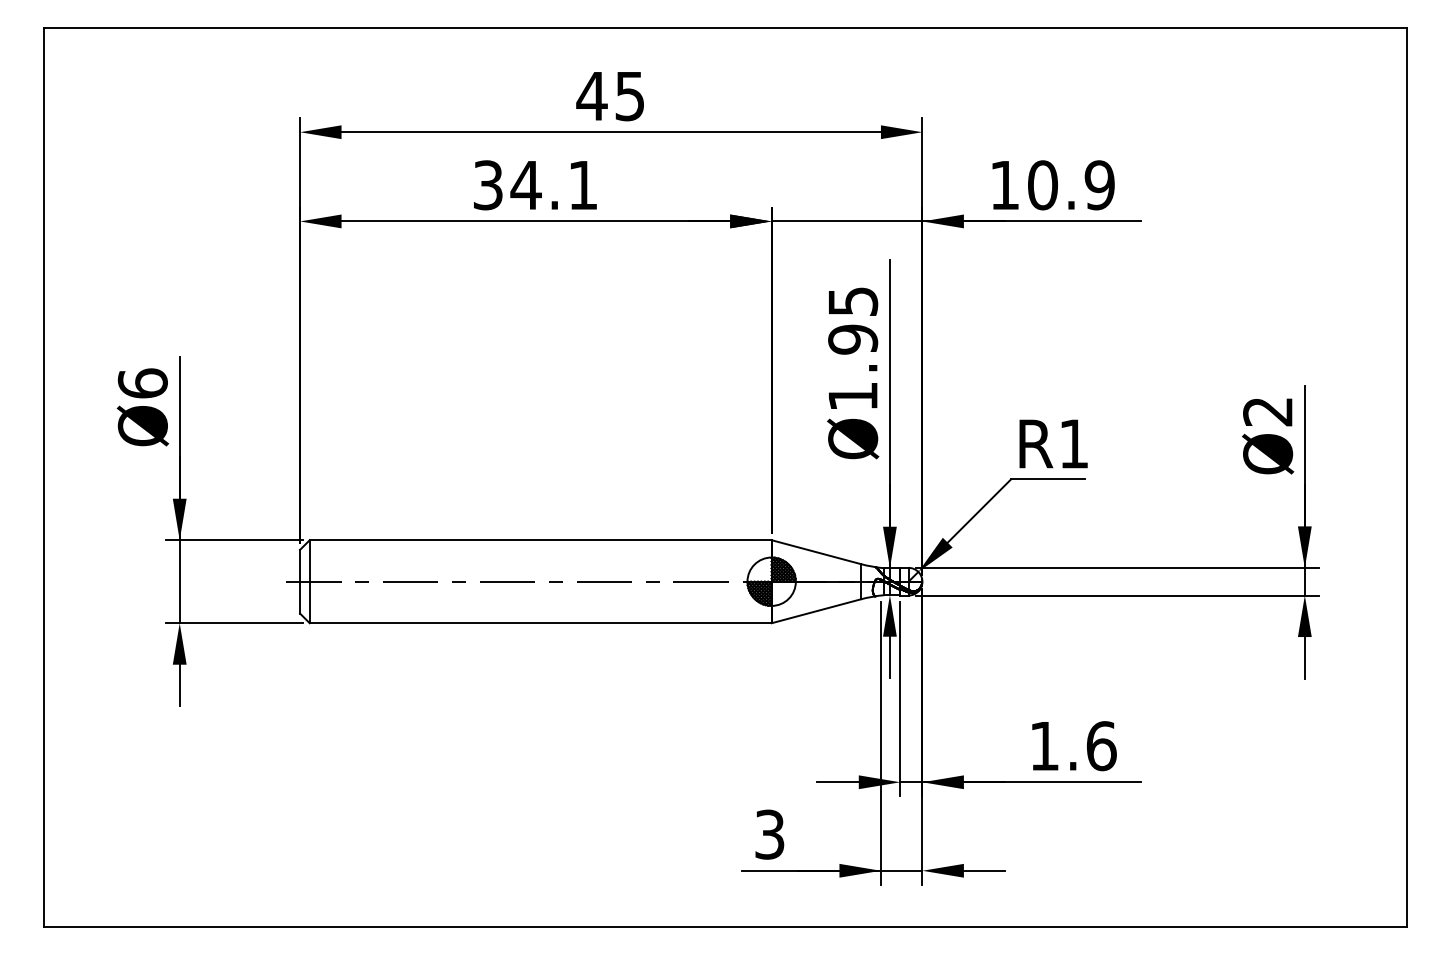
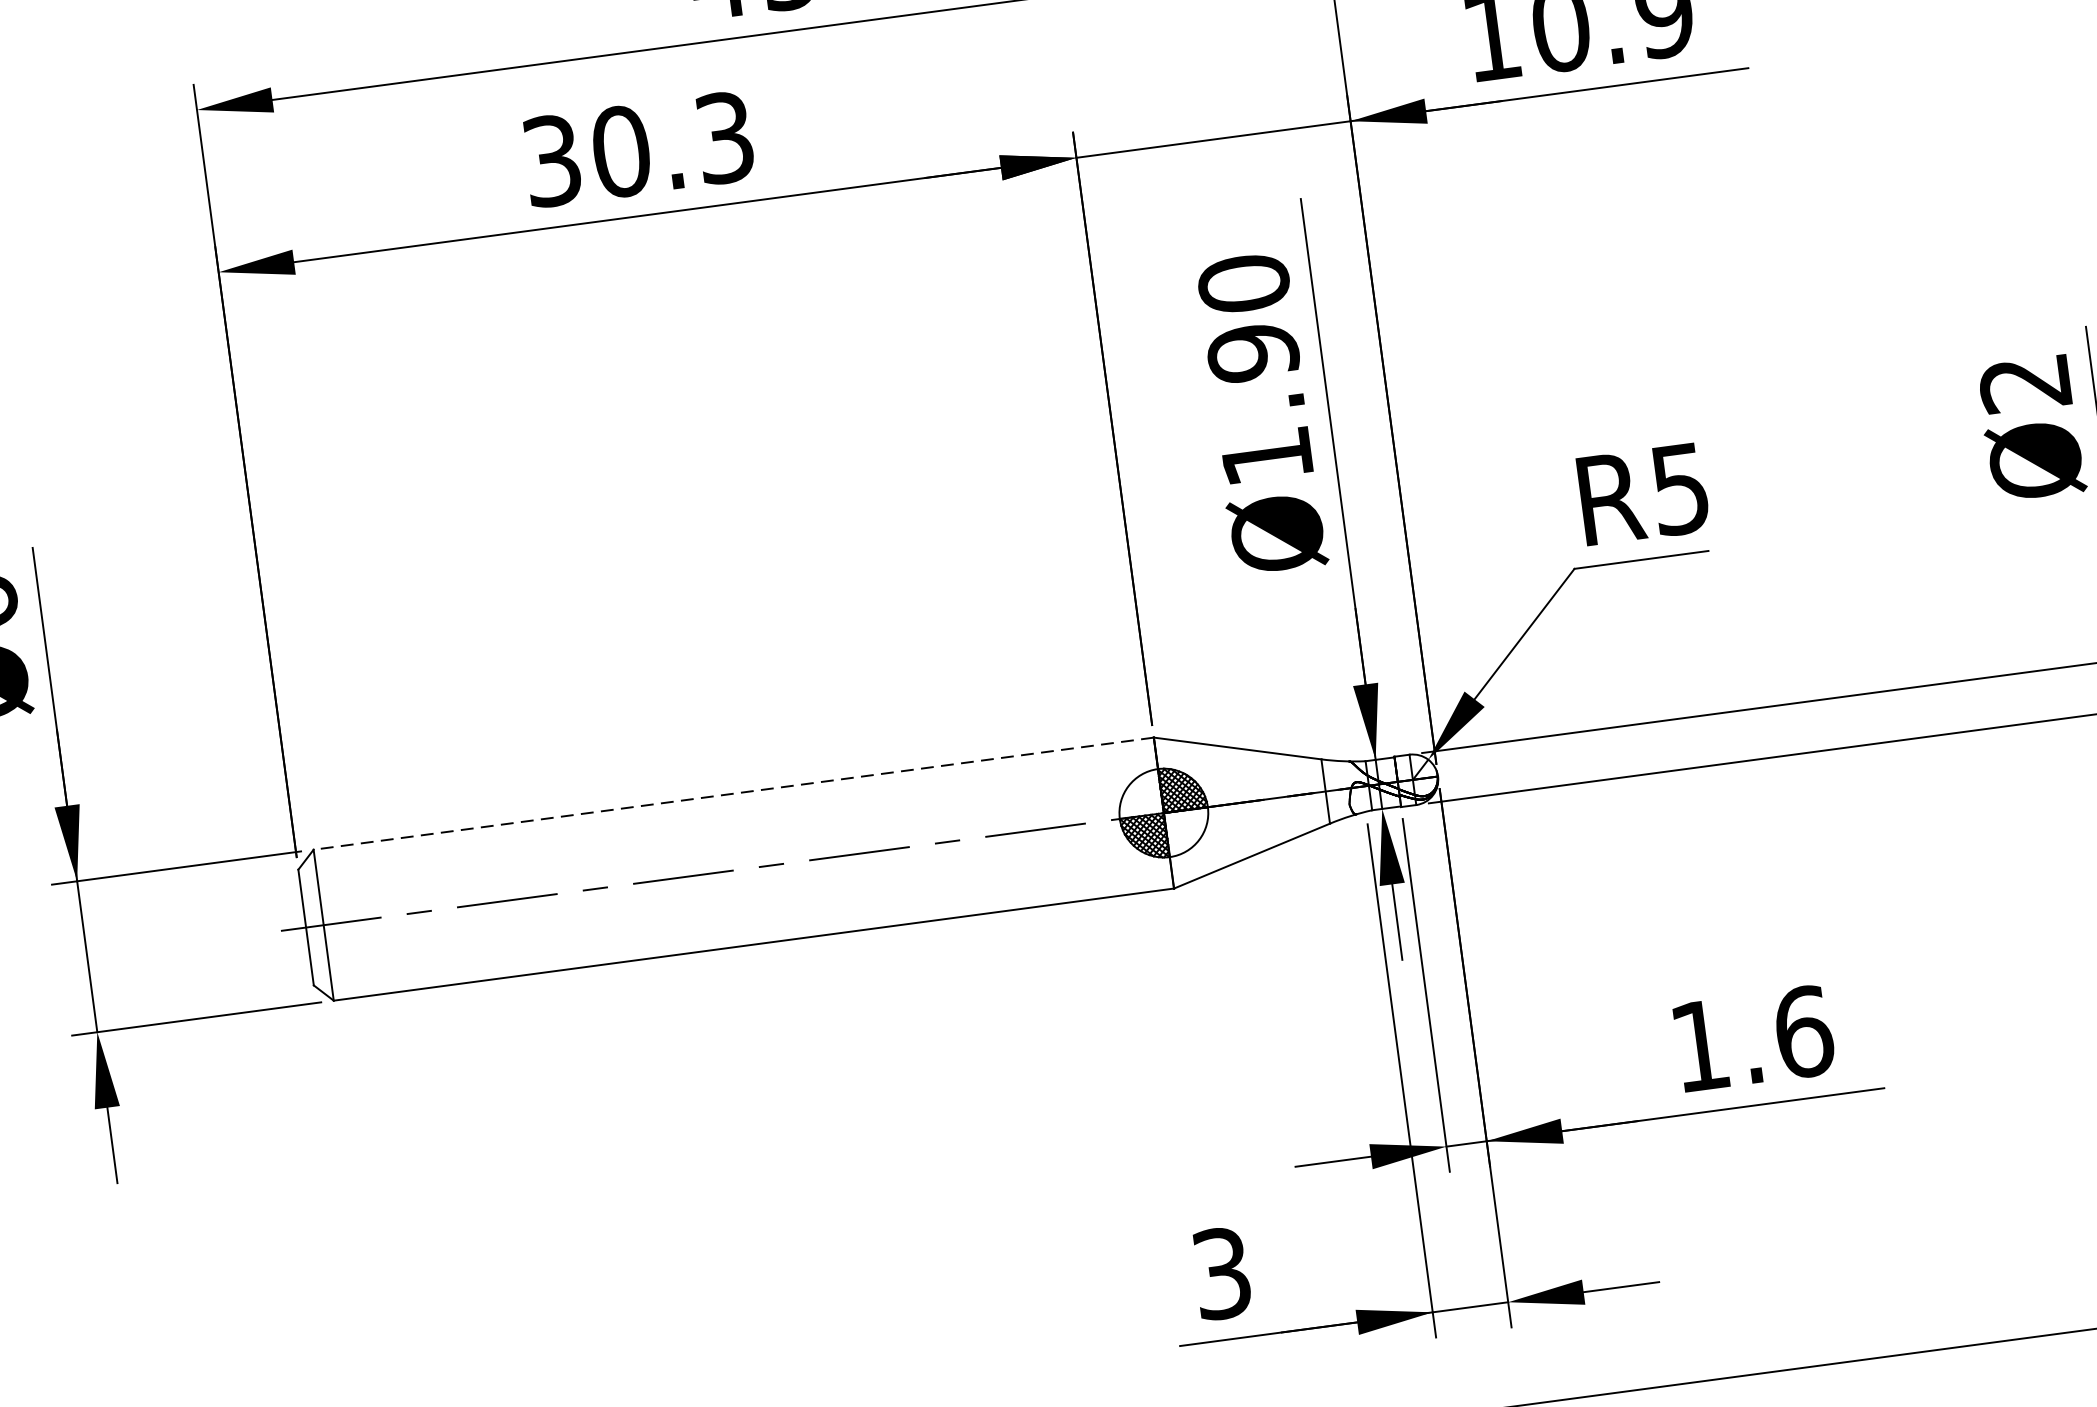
text: (553, 185) -> (670, 145), 34.1 -> 30.3
text: (853, 301) -> (1244, 283), Ø1.95 -> Ø1.90
text: (1073, 444) -> (1679, 490), R1 -> R5
line: (540, 540) -> (733, 794), solid -> dashed

